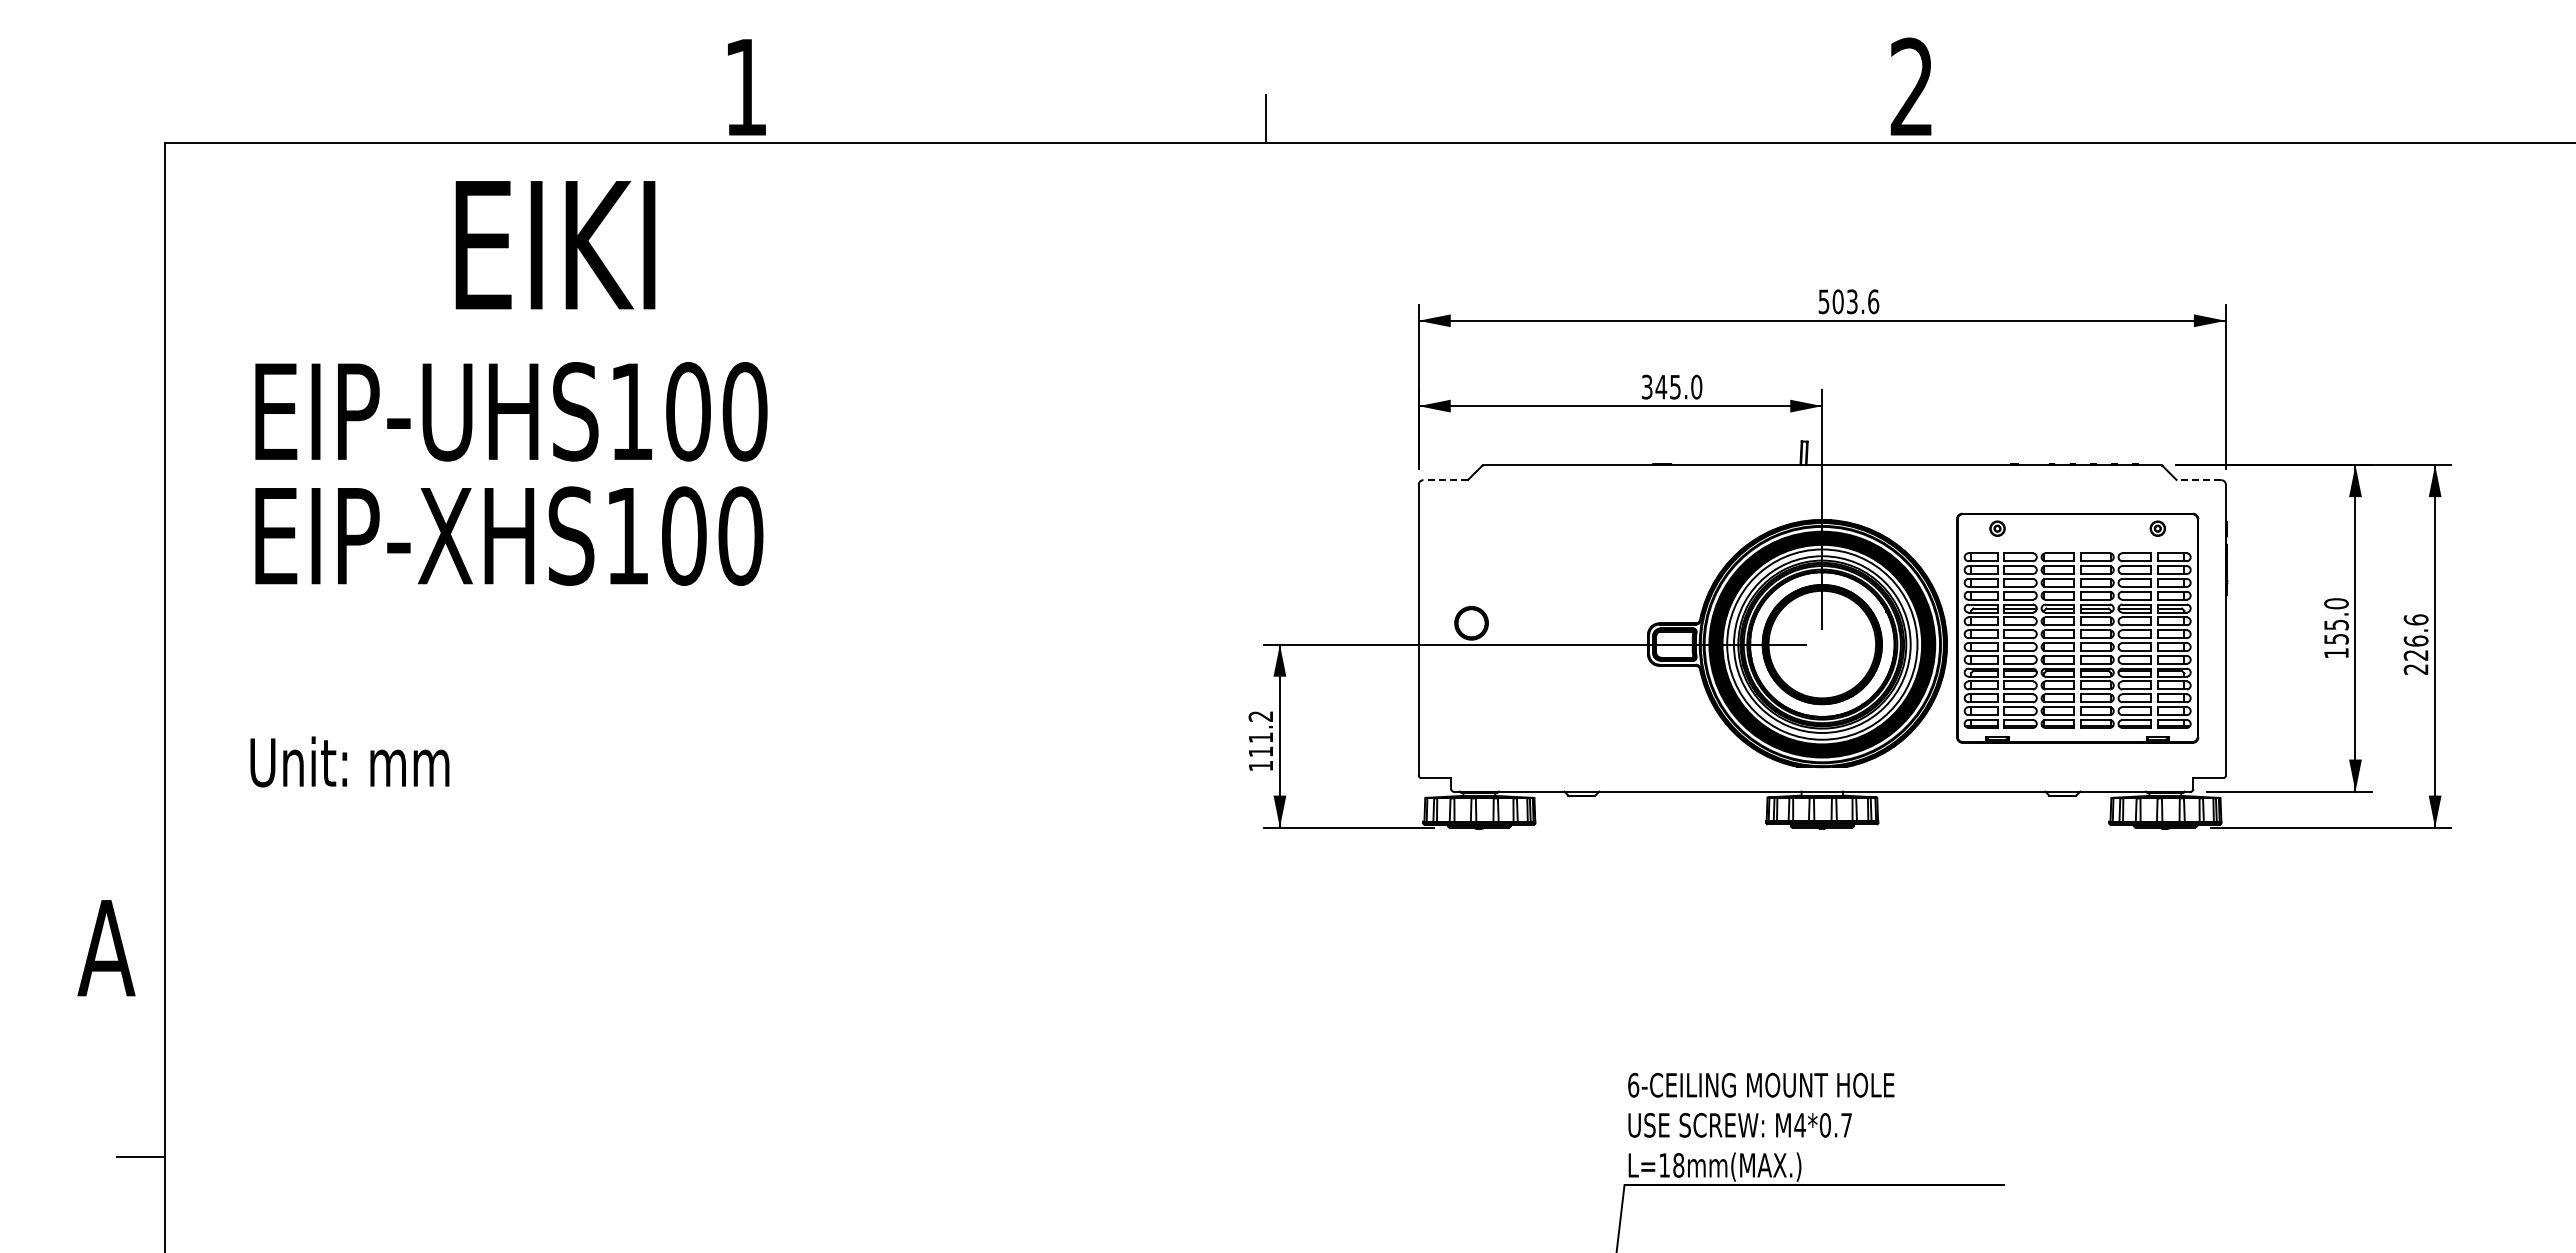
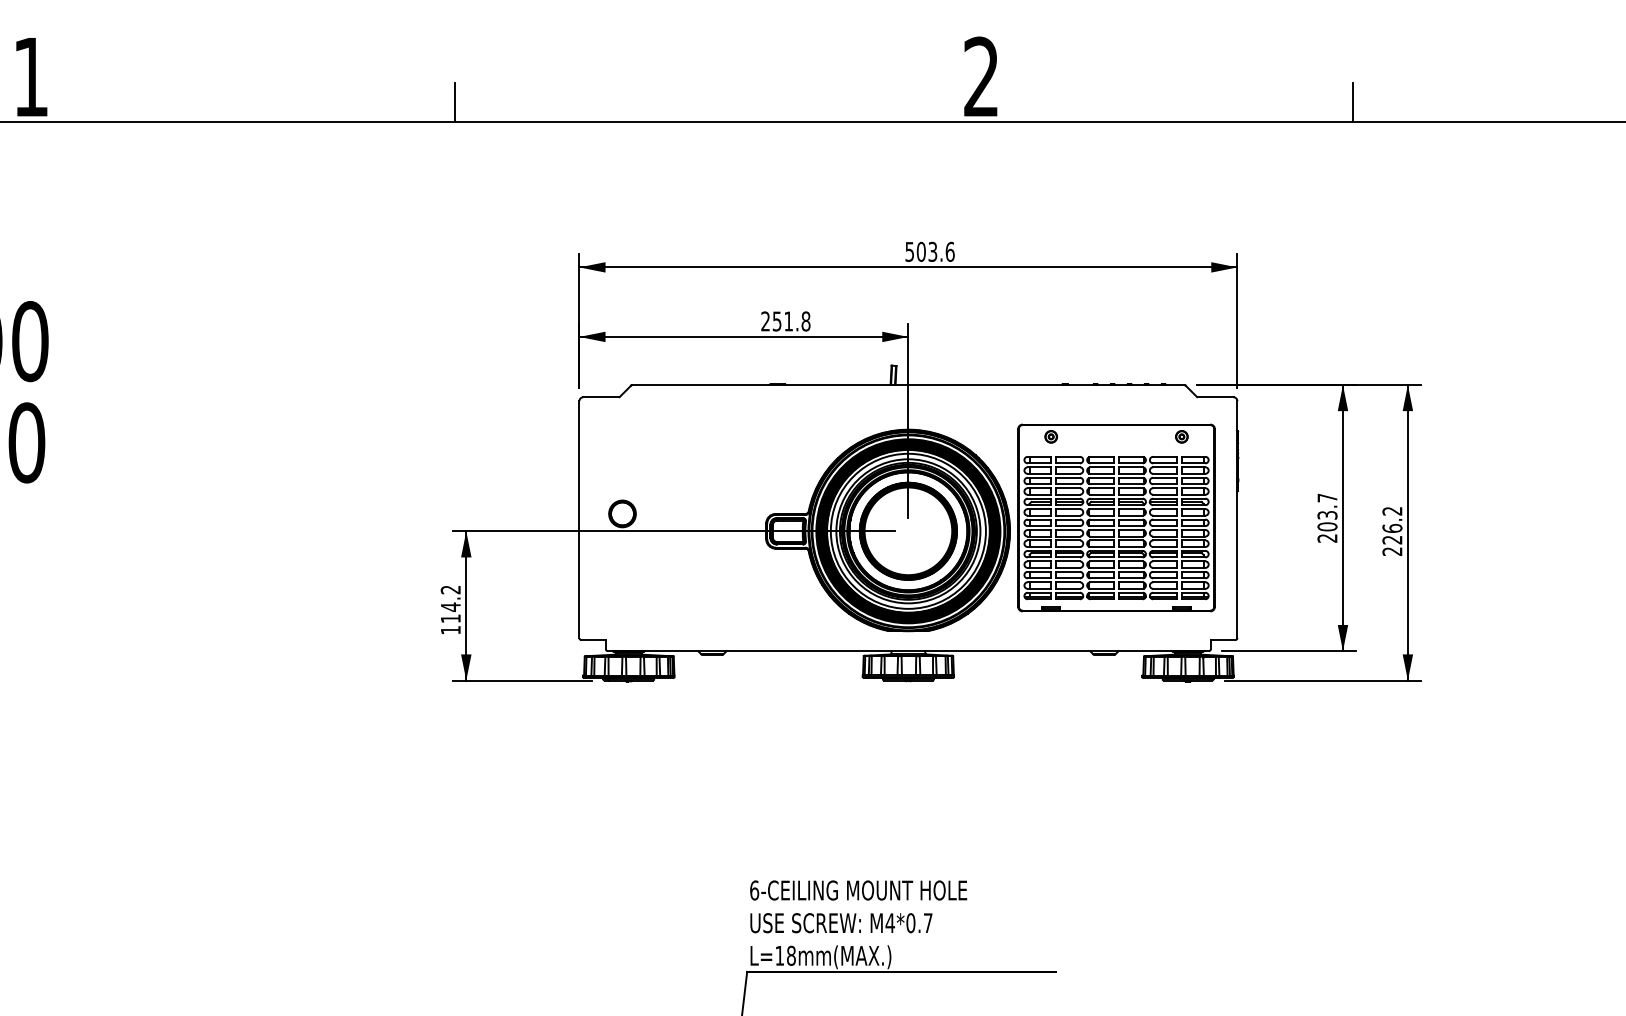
line: (2367, 118) -> (1352, 102), added
text: (1671, 387) -> (785, 321), 345.0 -> 251.8
line: (1445, 480) -> (601, 397), dashed -> solid
line: (2198, 480) -> (1215, 397), dashed -> solid
text: (2415, 619) -> (1391, 510), 226.6 -> 226.2
text: (2336, 628) -> (1327, 518), 155.0 -> 203.7
text: (1260, 737) -> (450, 607), 111.2 -> 114.2

